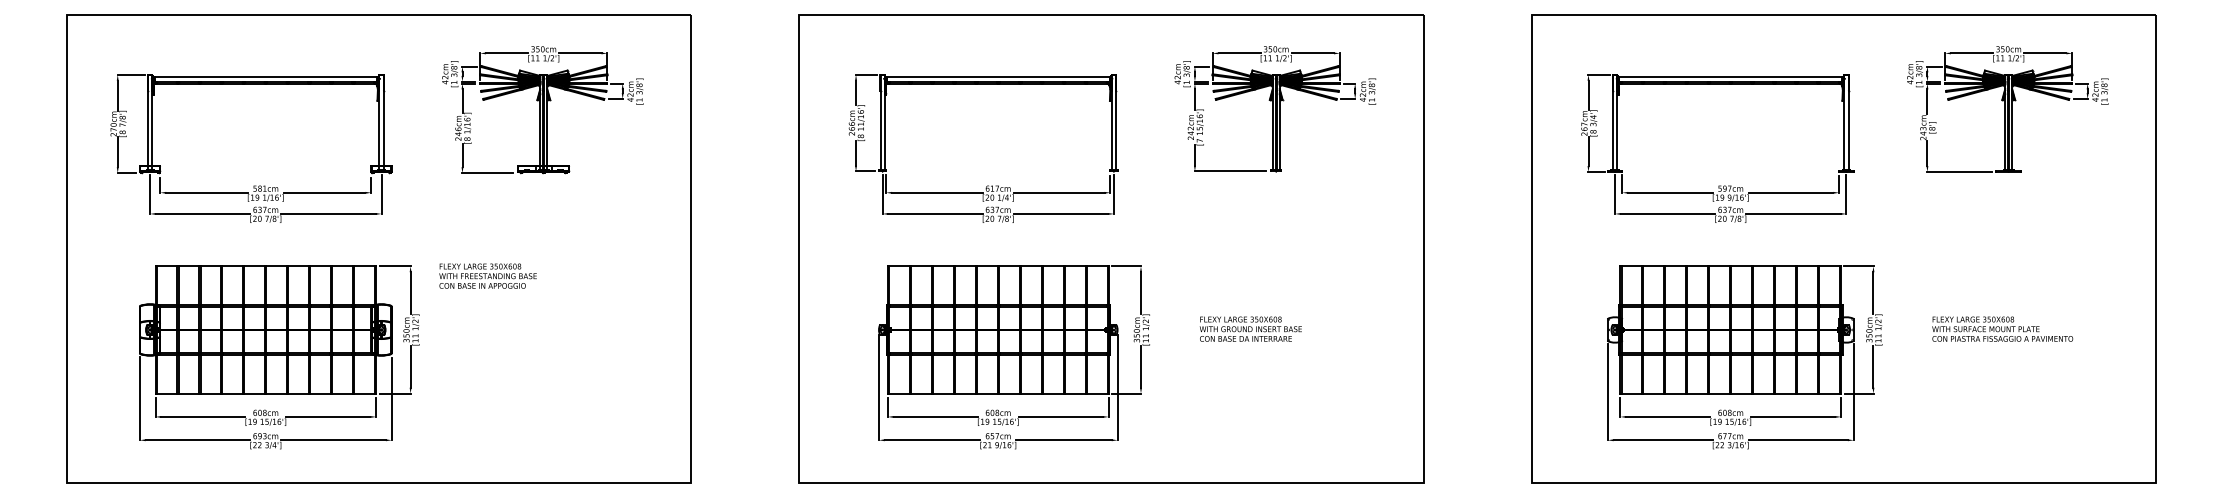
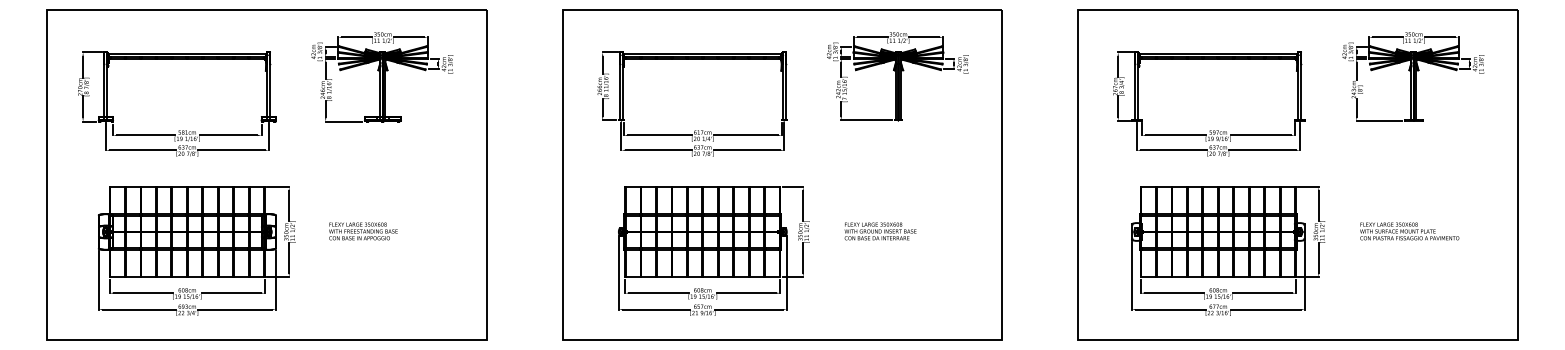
text: (487, 275) -> (363, 230), moved

